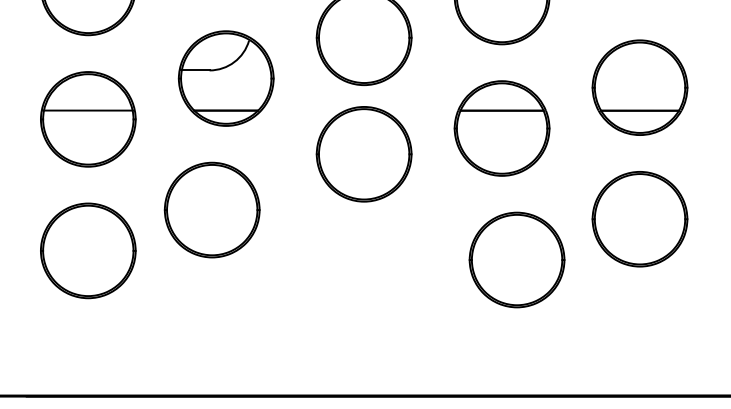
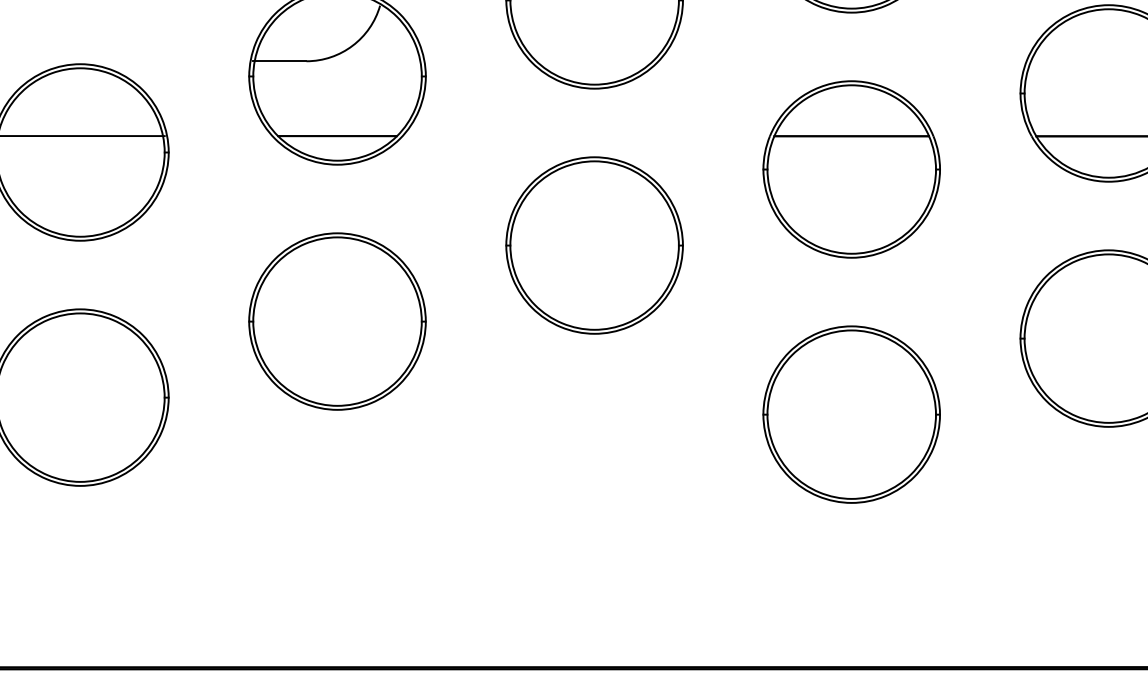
part: (363, 154) -> (593, 245), moved
part: (211, 209) -> (336, 320), moved
part: (516, 259) -> (850, 413), moved

